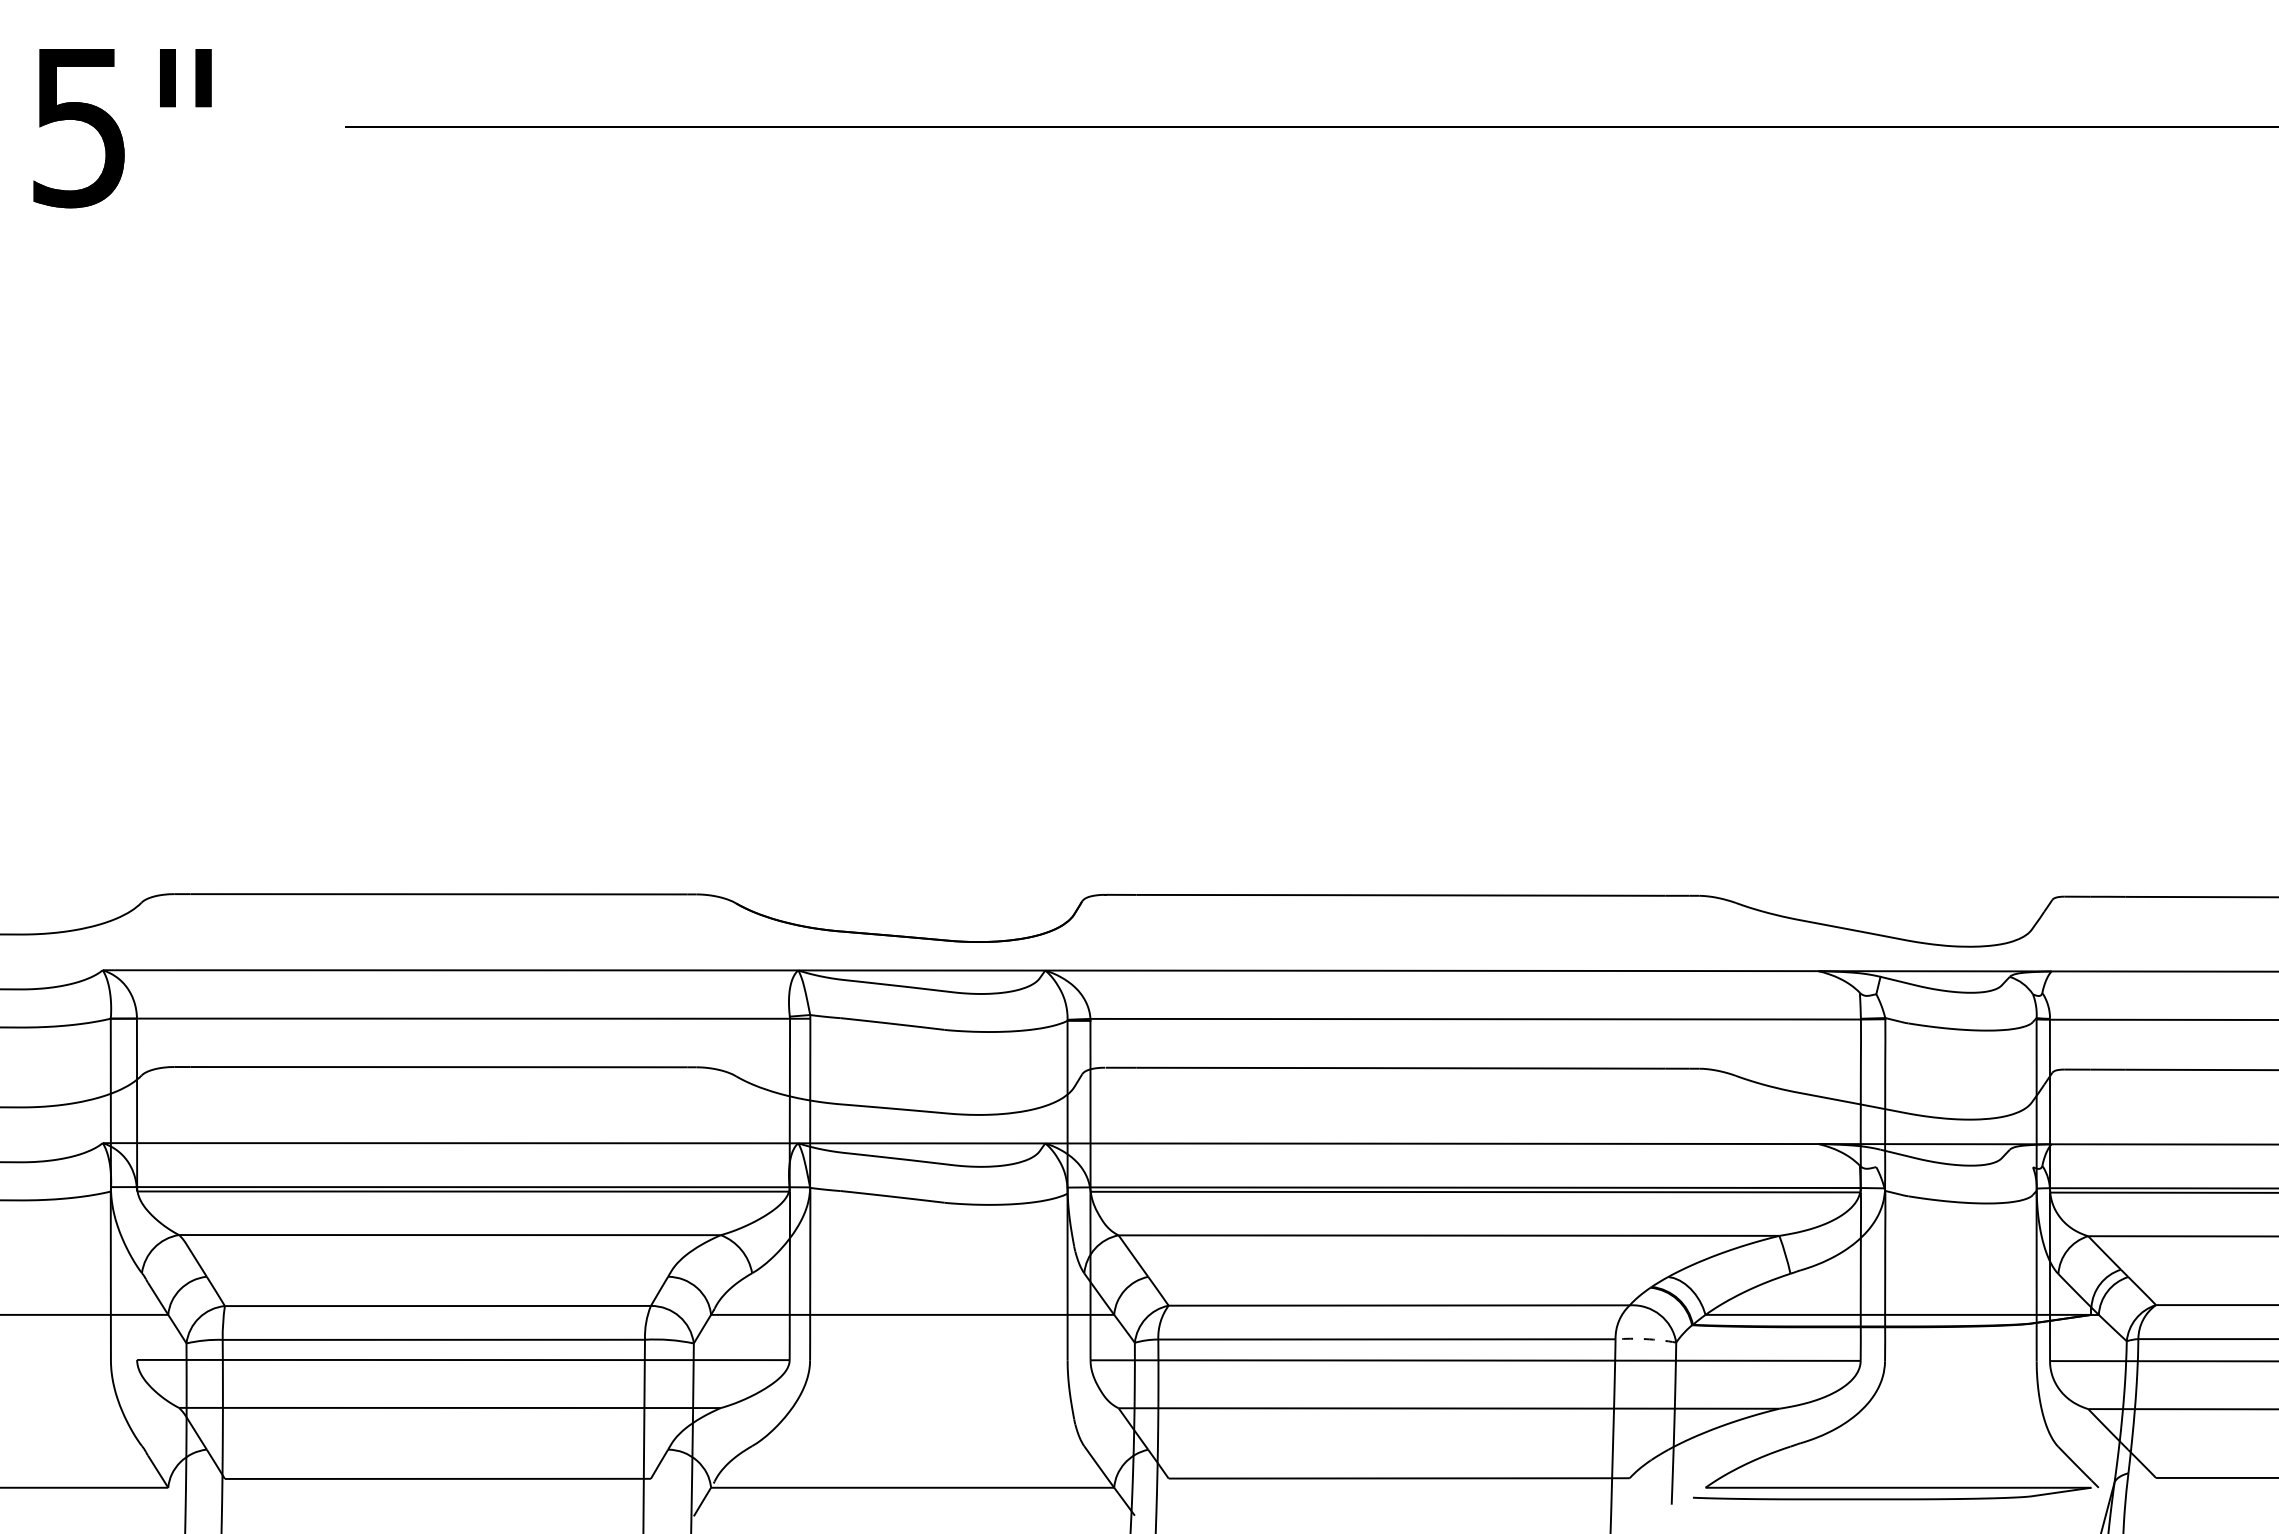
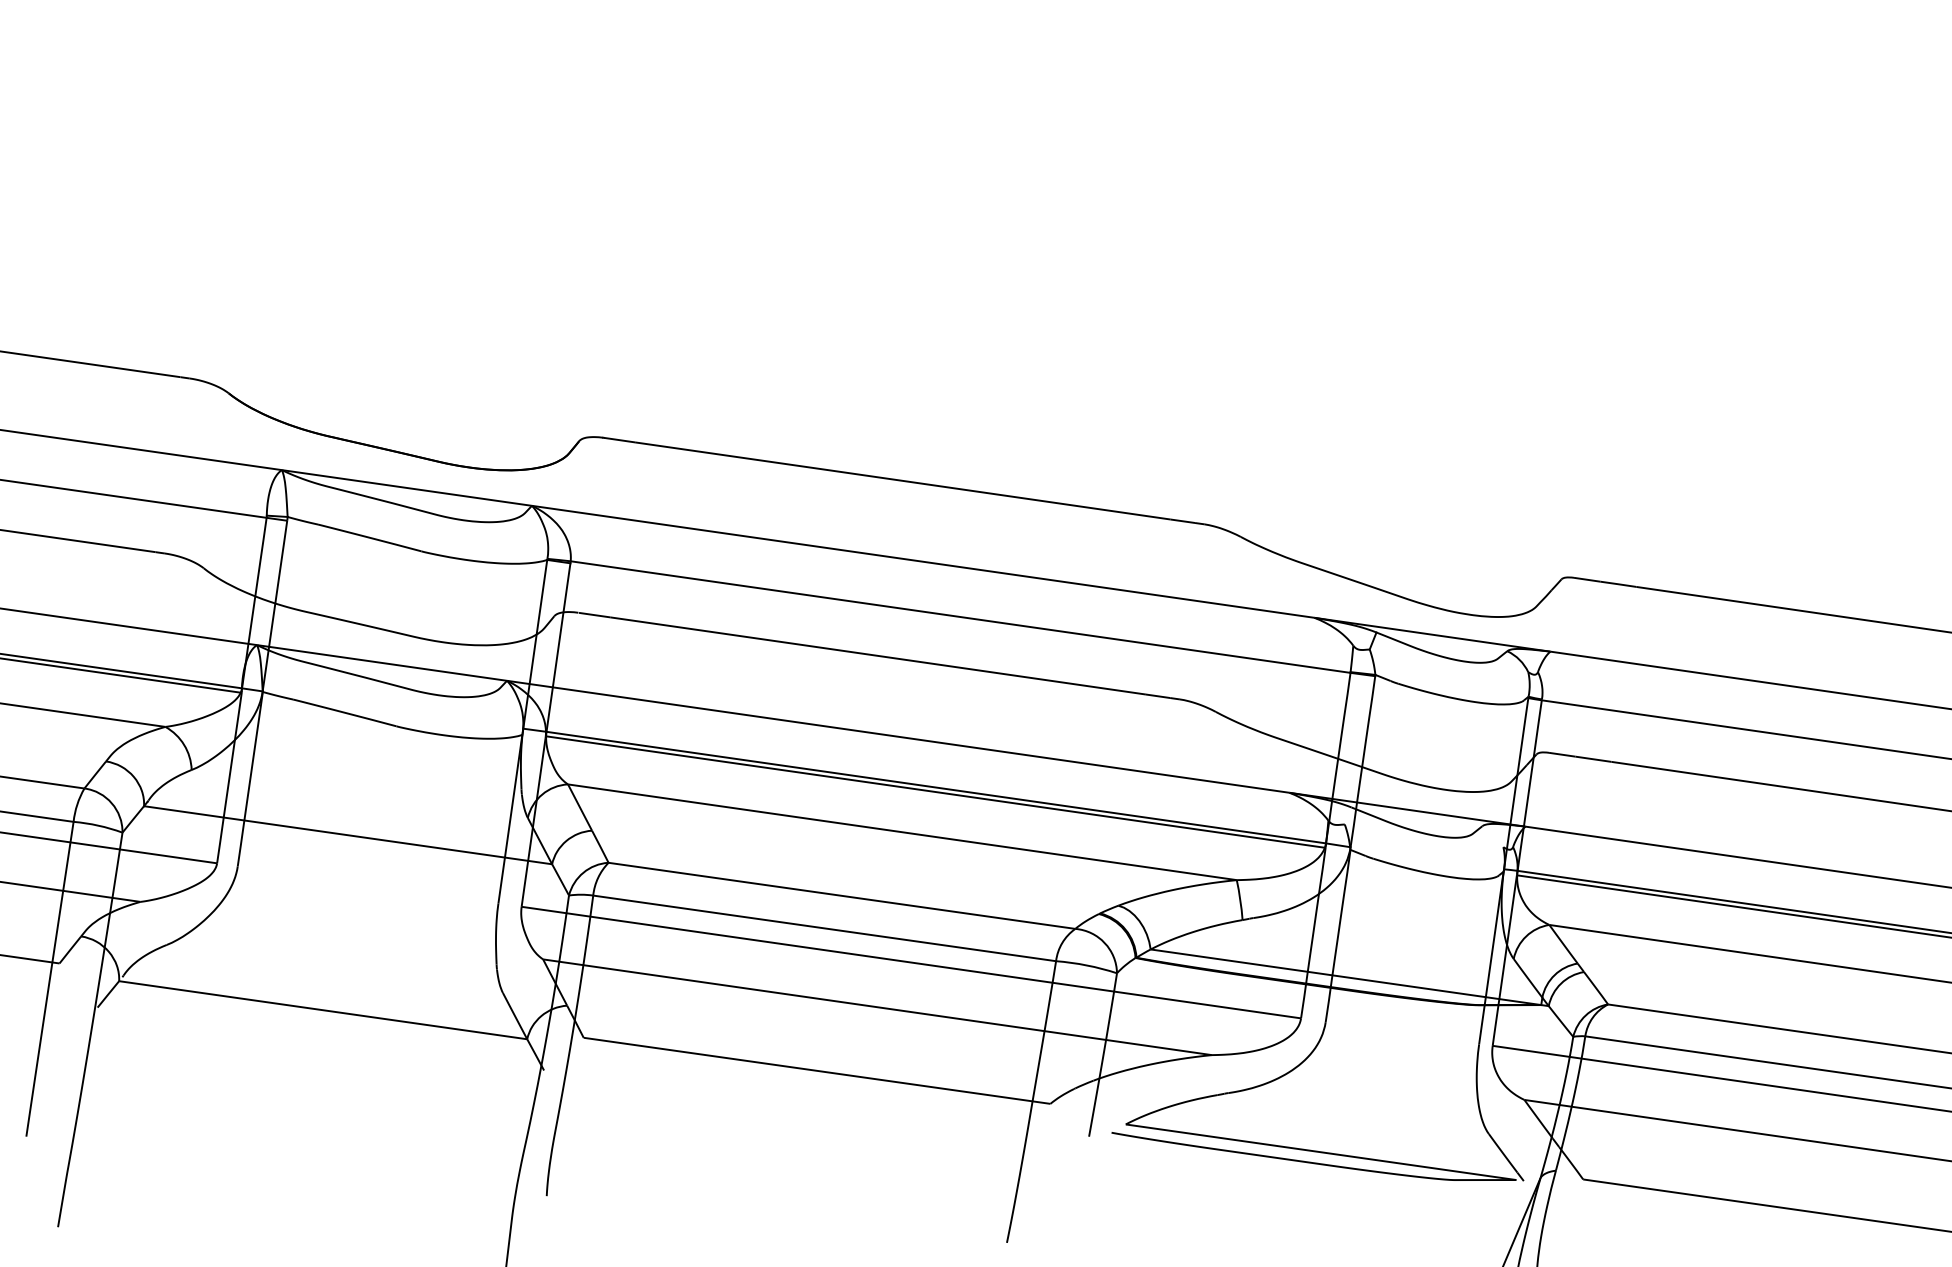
arc: (1646, 1339) -> (1087, 965), dashed -> solid

